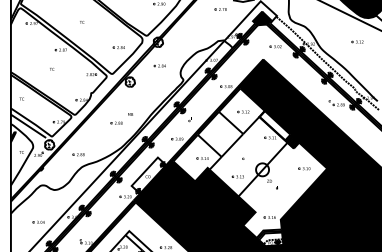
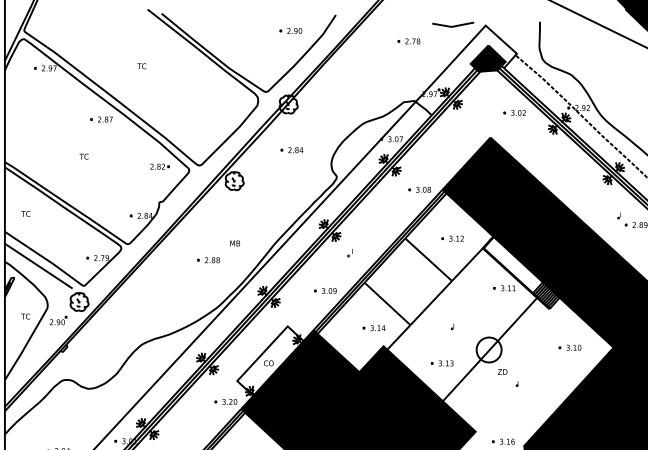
part: (118, 47) -> (211, 114), removed
part: (78, 154) -> (134, 320), removed

